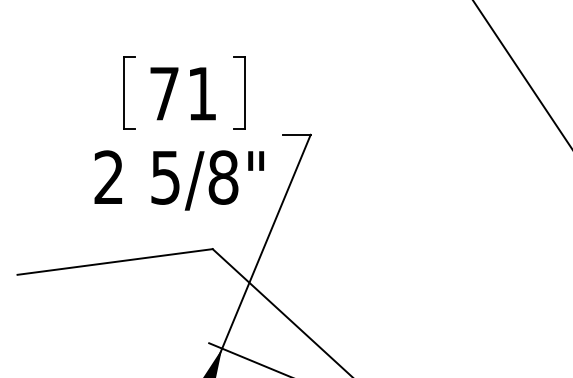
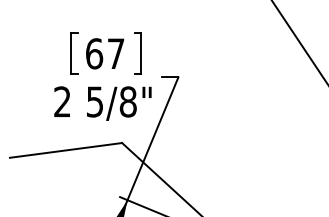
text: (183, 93) -> (105, 53), 71 -> 67

